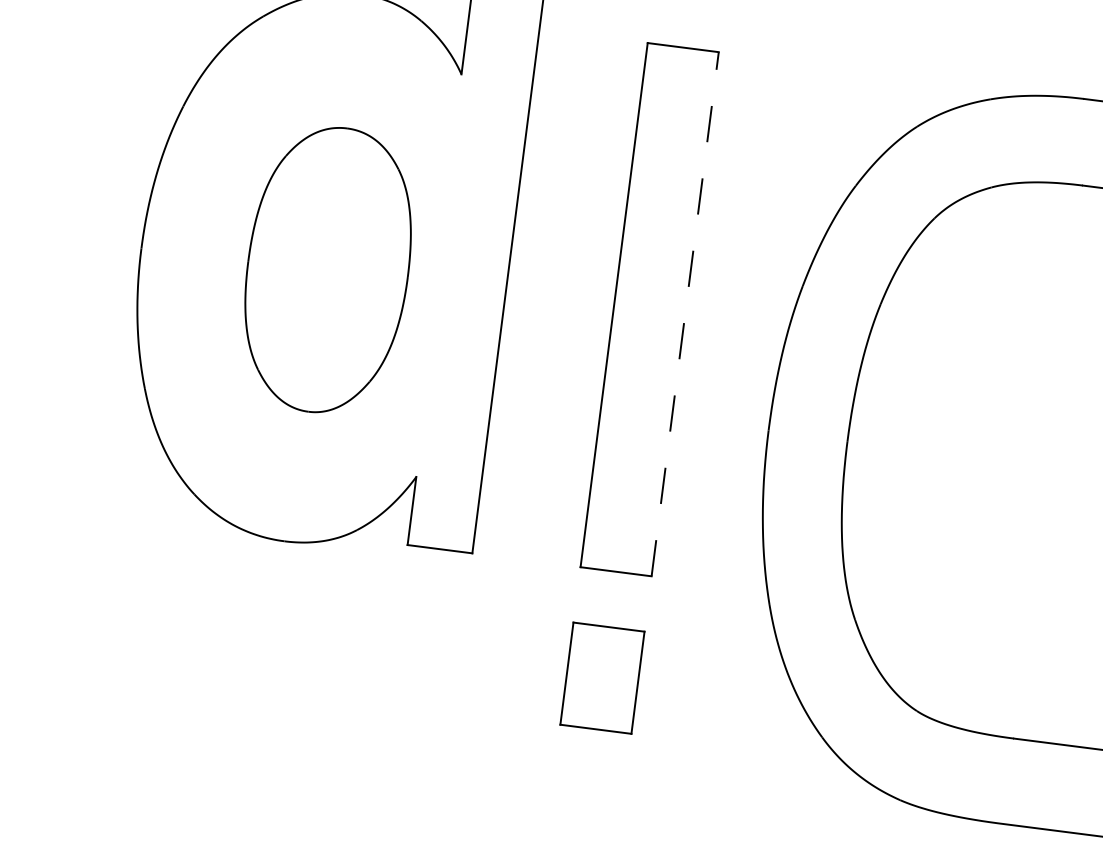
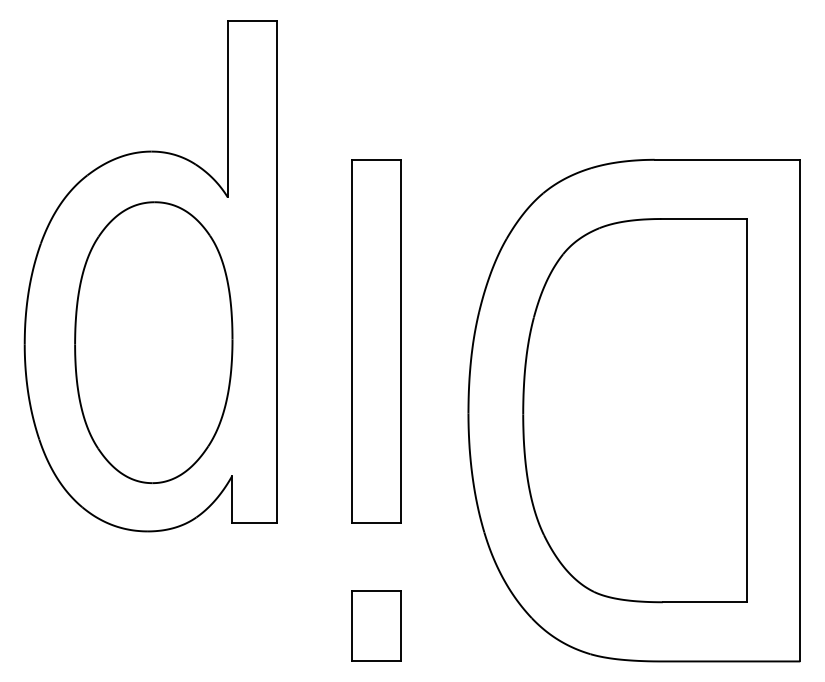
part: (327, 269) -> (153, 342), size x1.43
line: (685, 314) -> (401, 341), dashed -> solid
part: (602, 677) -> (376, 625), moved

